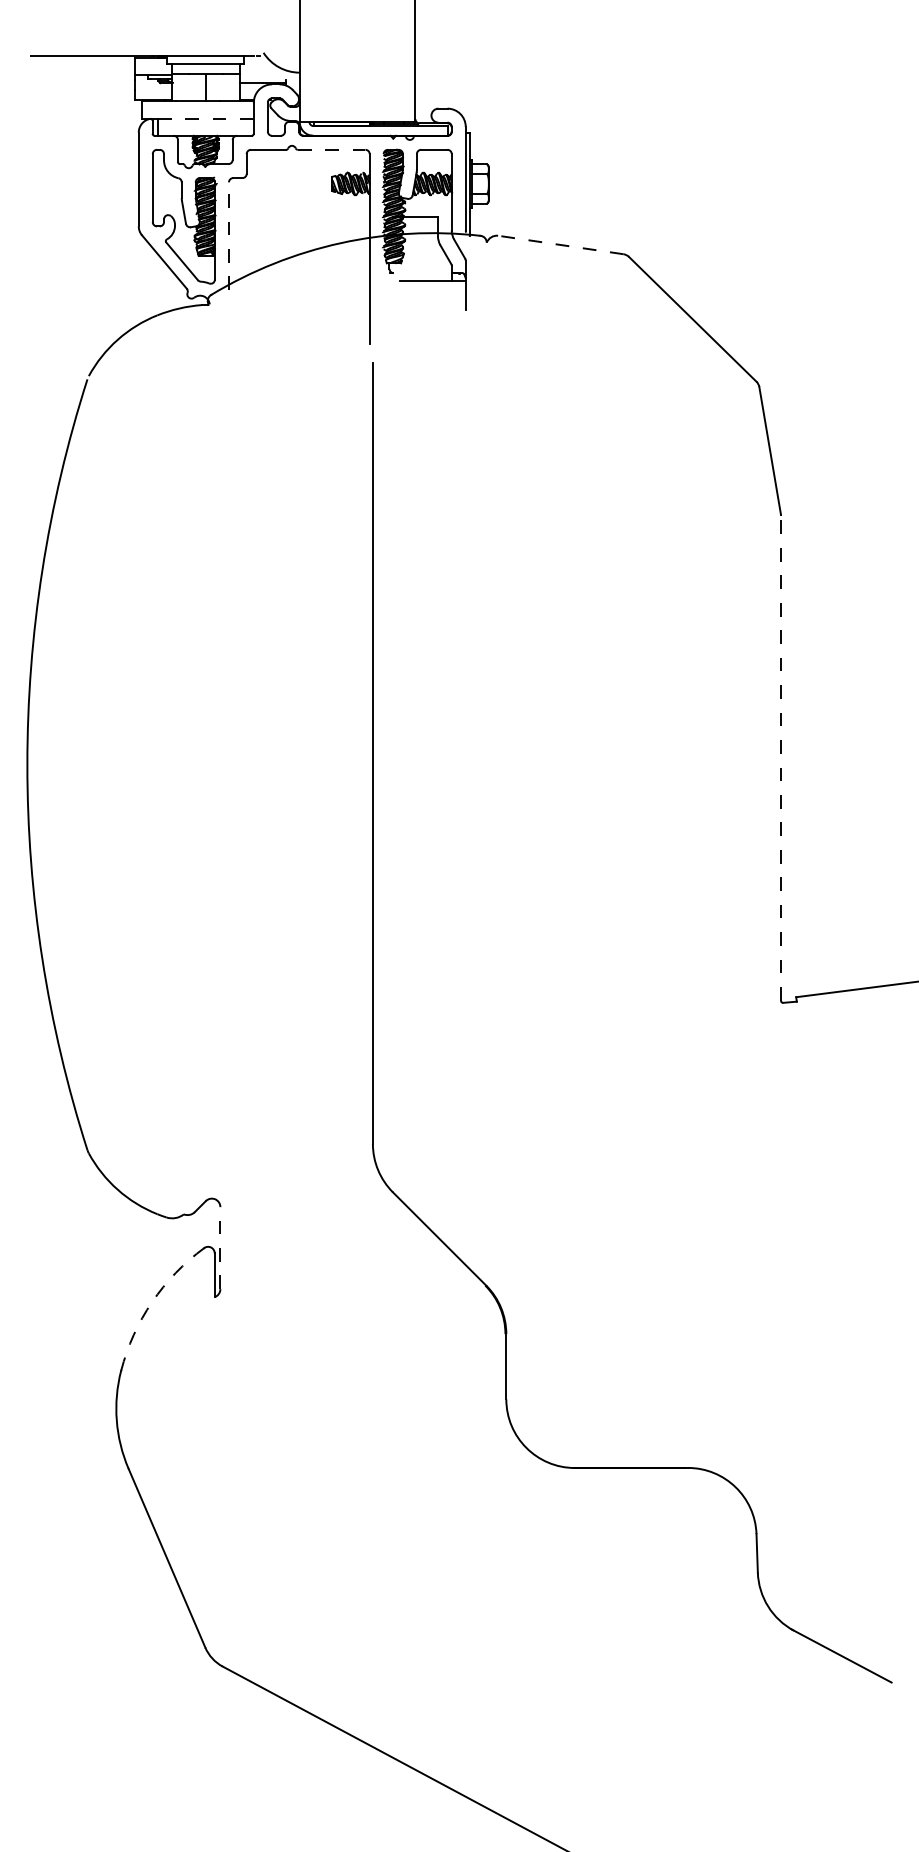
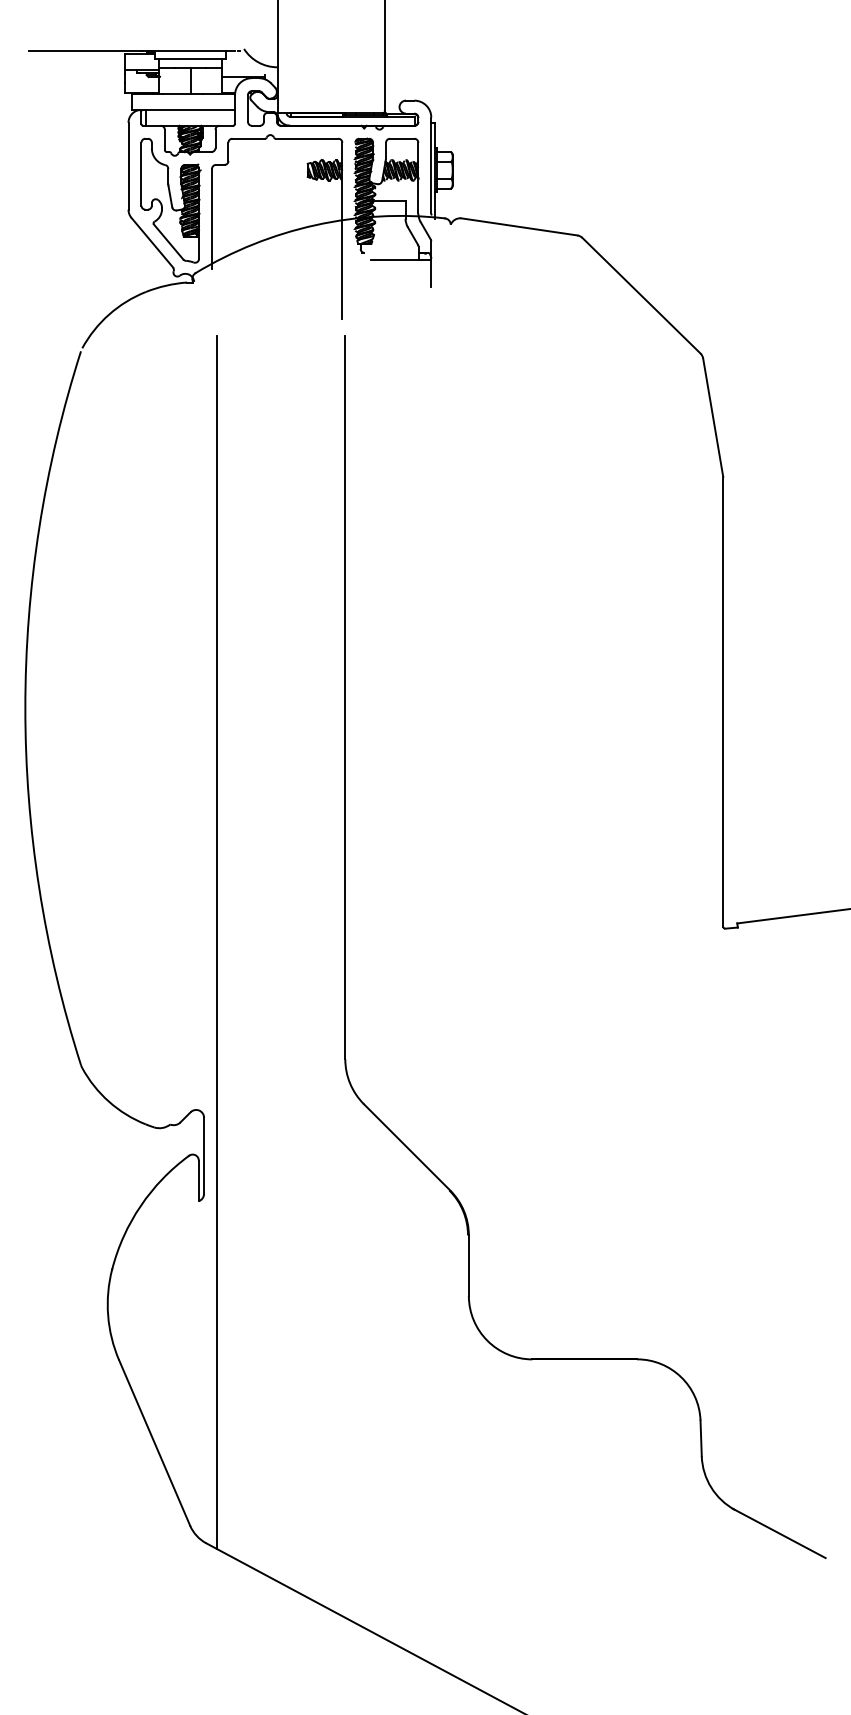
line: (205, 118) -> (190, 109), dashed -> solid
line: (331, 149) -> (306, 138), dashed -> solid
line: (228, 236) -> (211, 219), dashed -> solid
line: (560, 244) -> (519, 226), dashed -> solid
line: (781, 757) -> (723, 701), dashed -> solid
line: (233, 1017) -> (216, 942), added
line: (220, 1247) -> (204, 1155), dashed -> solid
arc: (152, 1302) -> (141, 1206), dashed -> solid

